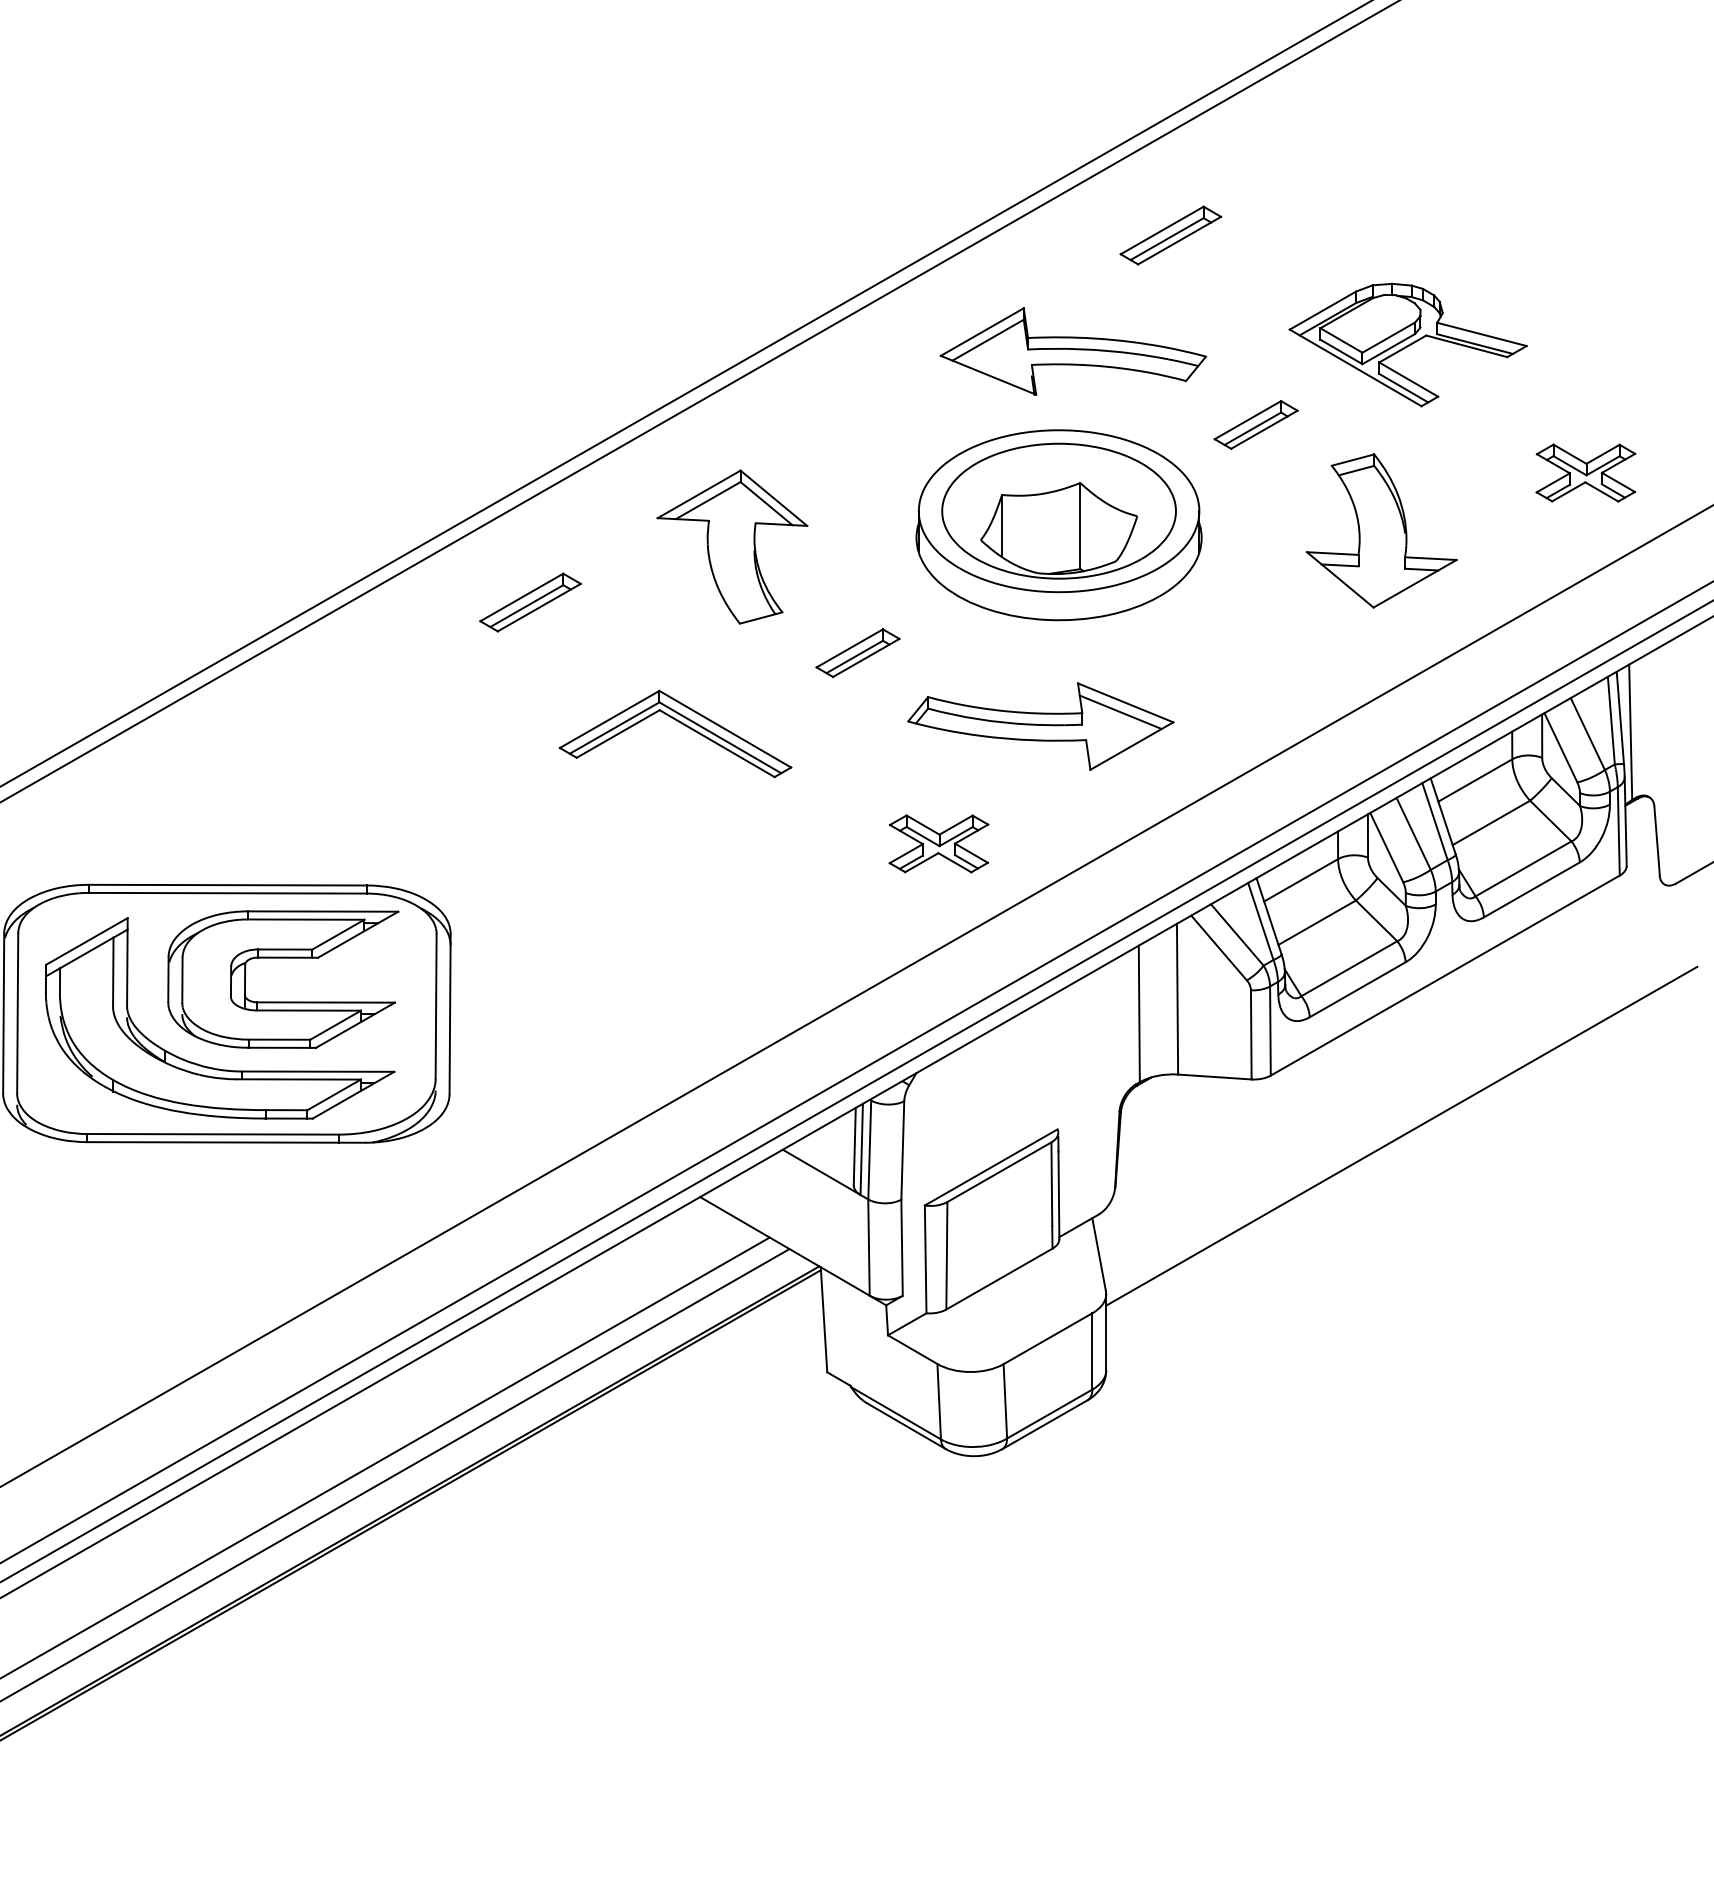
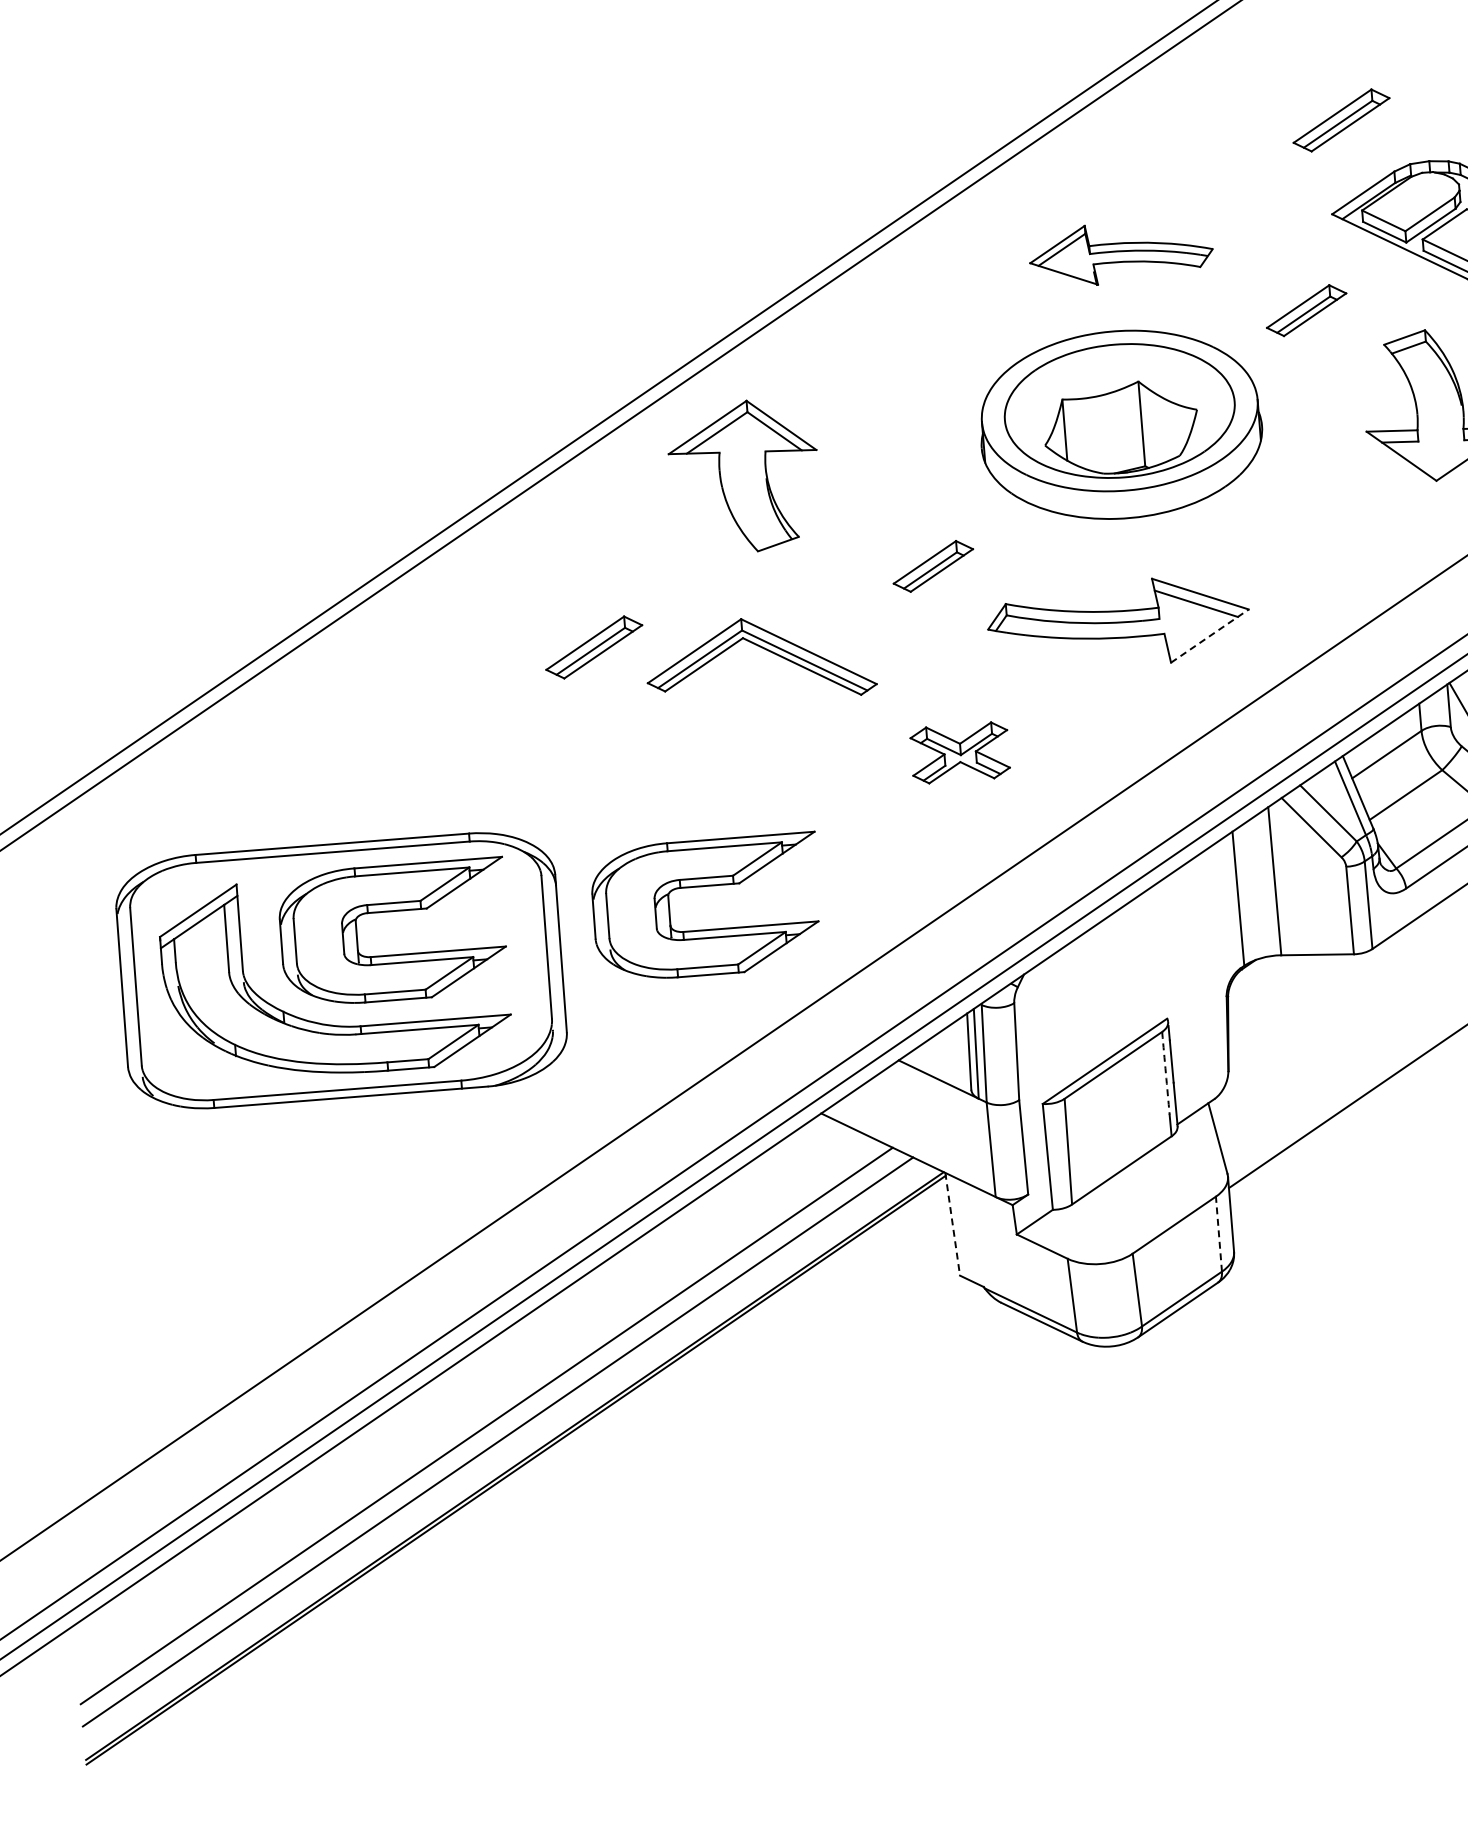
part: (1170, 235) -> (1341, 120), moved
part: (1073, 351) -> (1121, 252), size x0.7
part: (732, 546) -> (744, 476), moved
part: (530, 602) -> (594, 647), moved
line: (1131, 746) -> (1209, 636), solid -> dashed
part: (938, 843) -> (959, 752), moved
part: (601, 958) -> (705, 886), added
arc: (1051, 1184) -> (1165, 1073), solid -> dashed
line: (824, 1319) -> (953, 1223), solid -> dashed
line: (1092, 1350) -> (1218, 1233), solid -> dashed

